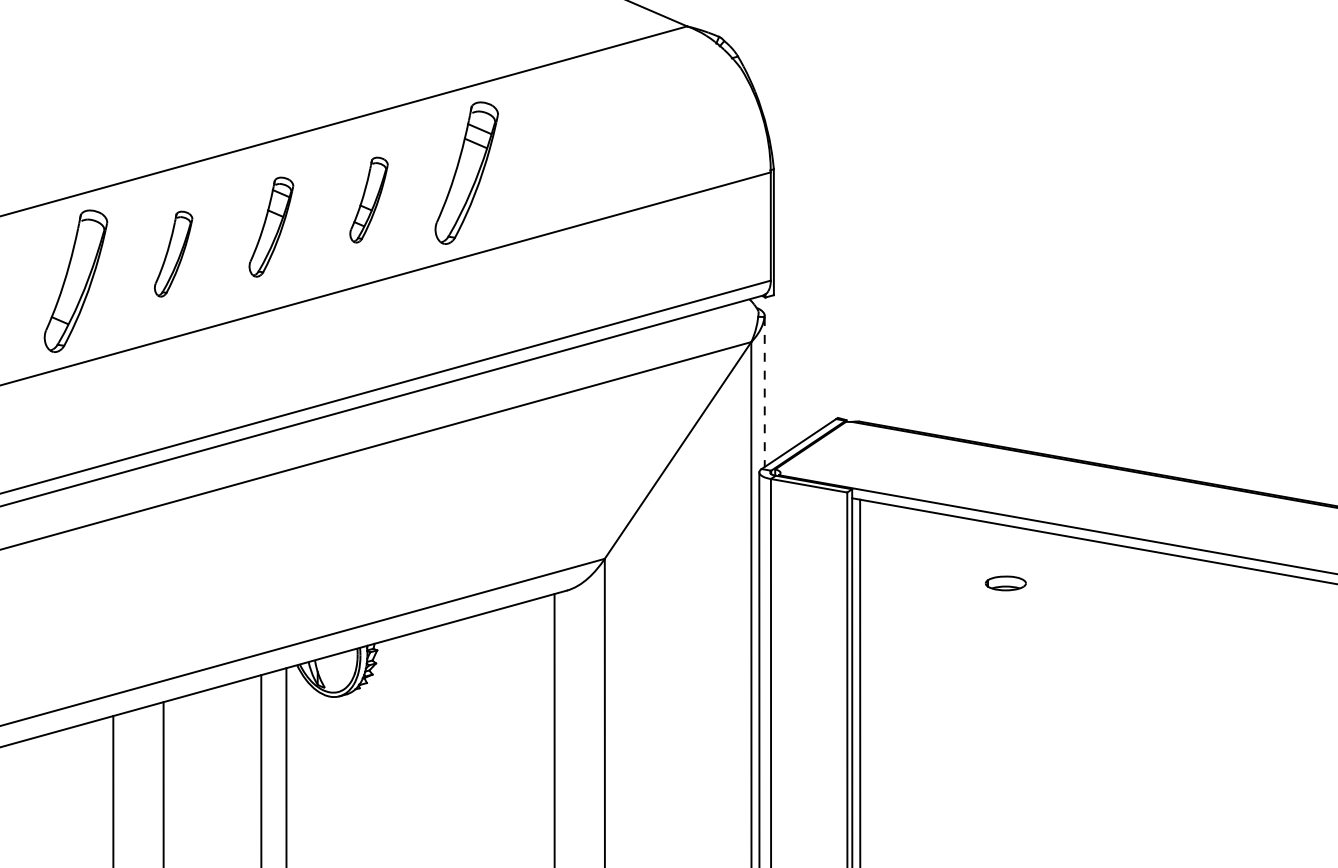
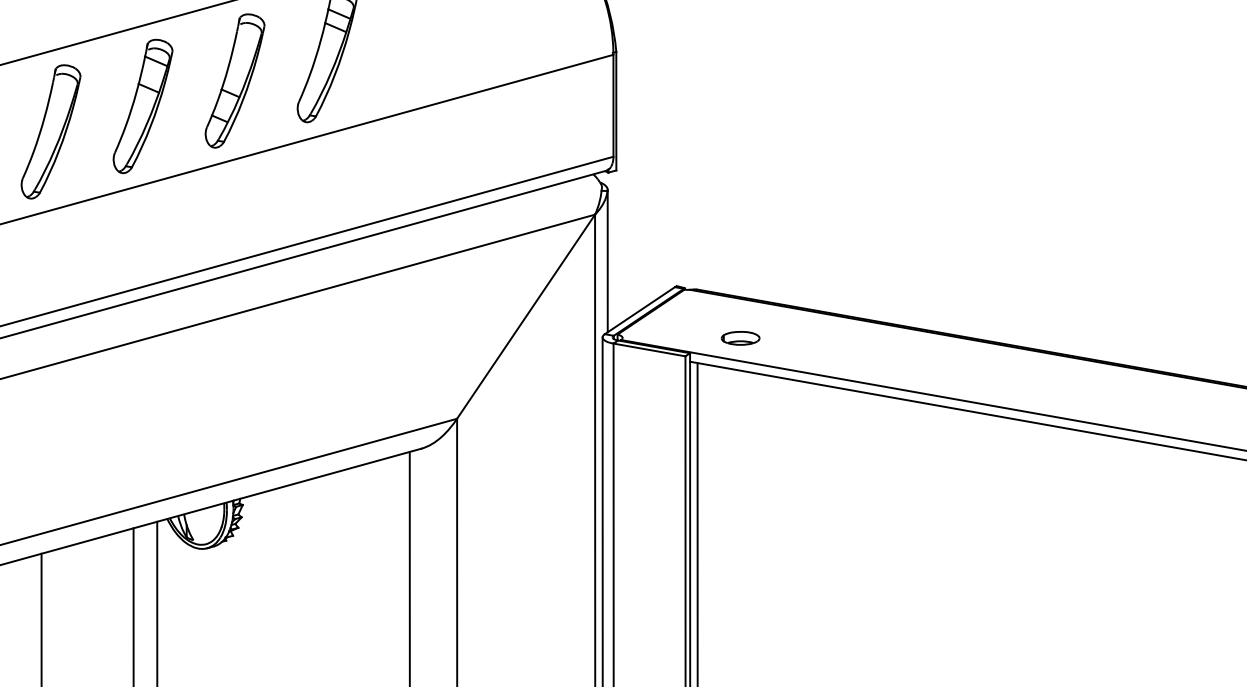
part: (368, 199) -> (234, 80), size x1.67
part: (271, 226) -> (143, 105), size x1.43
part: (173, 253) -> (50, 131), size x1.67
line: (764, 392) -> (607, 262), dashed -> solid
part: (1005, 583) -> (740, 338), moved

